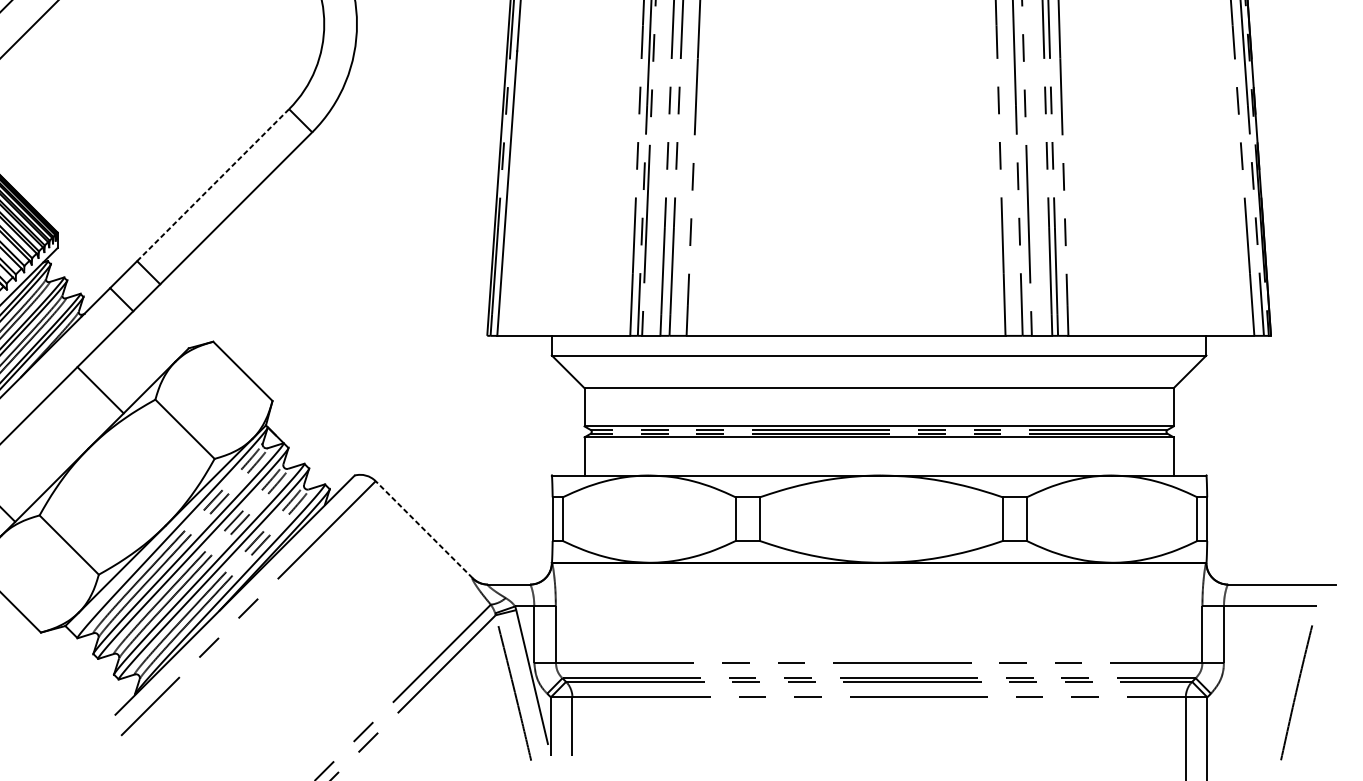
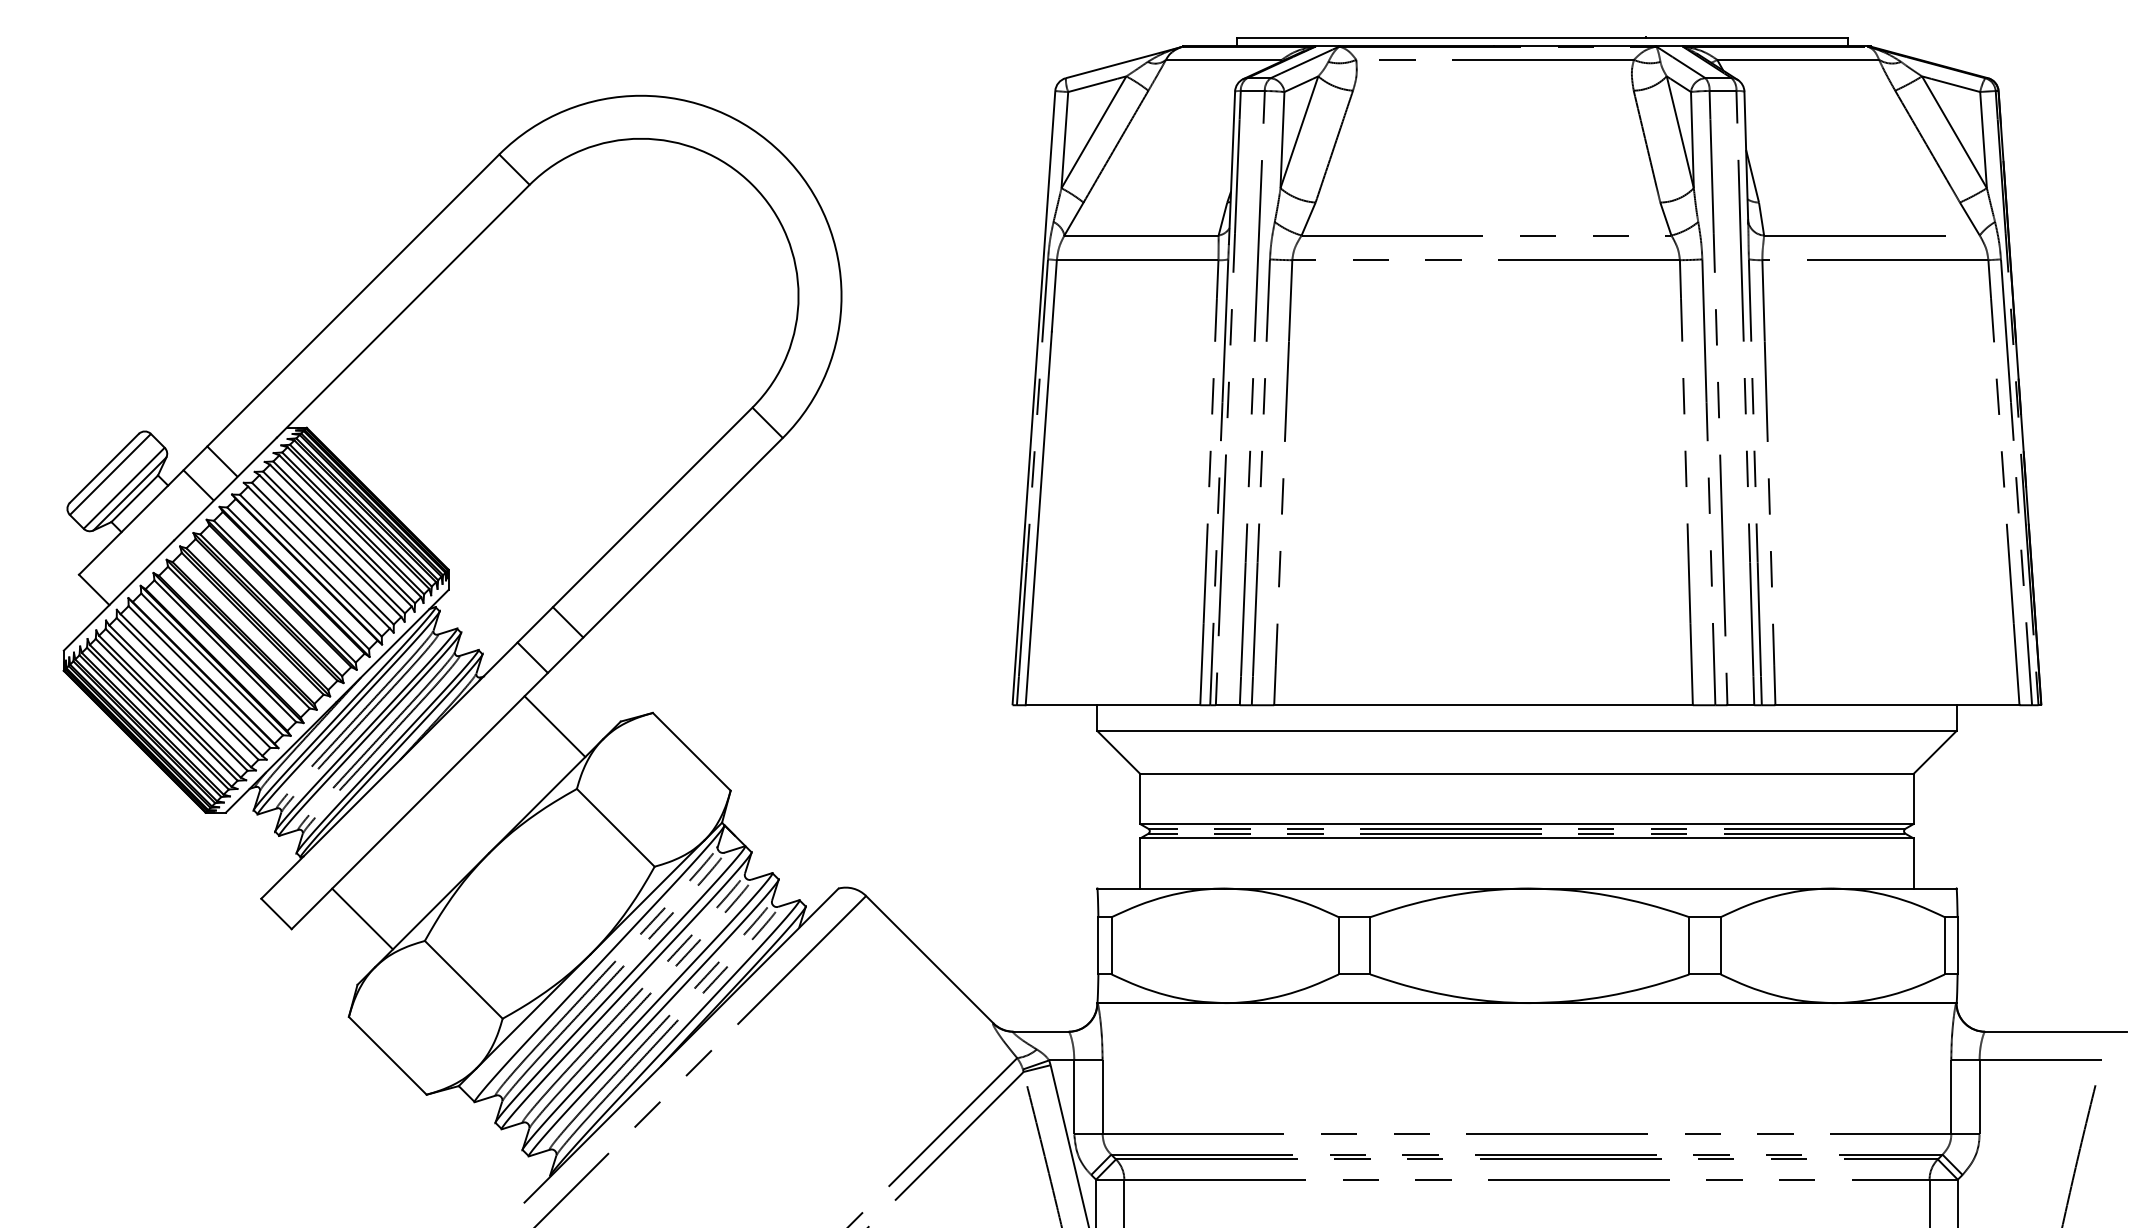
line: (213, 185) -> (653, 507), dashed -> solid
line: (100, 390) -> (554, 726), moved
line: (424, 529) -> (929, 959), dashed -> solid

